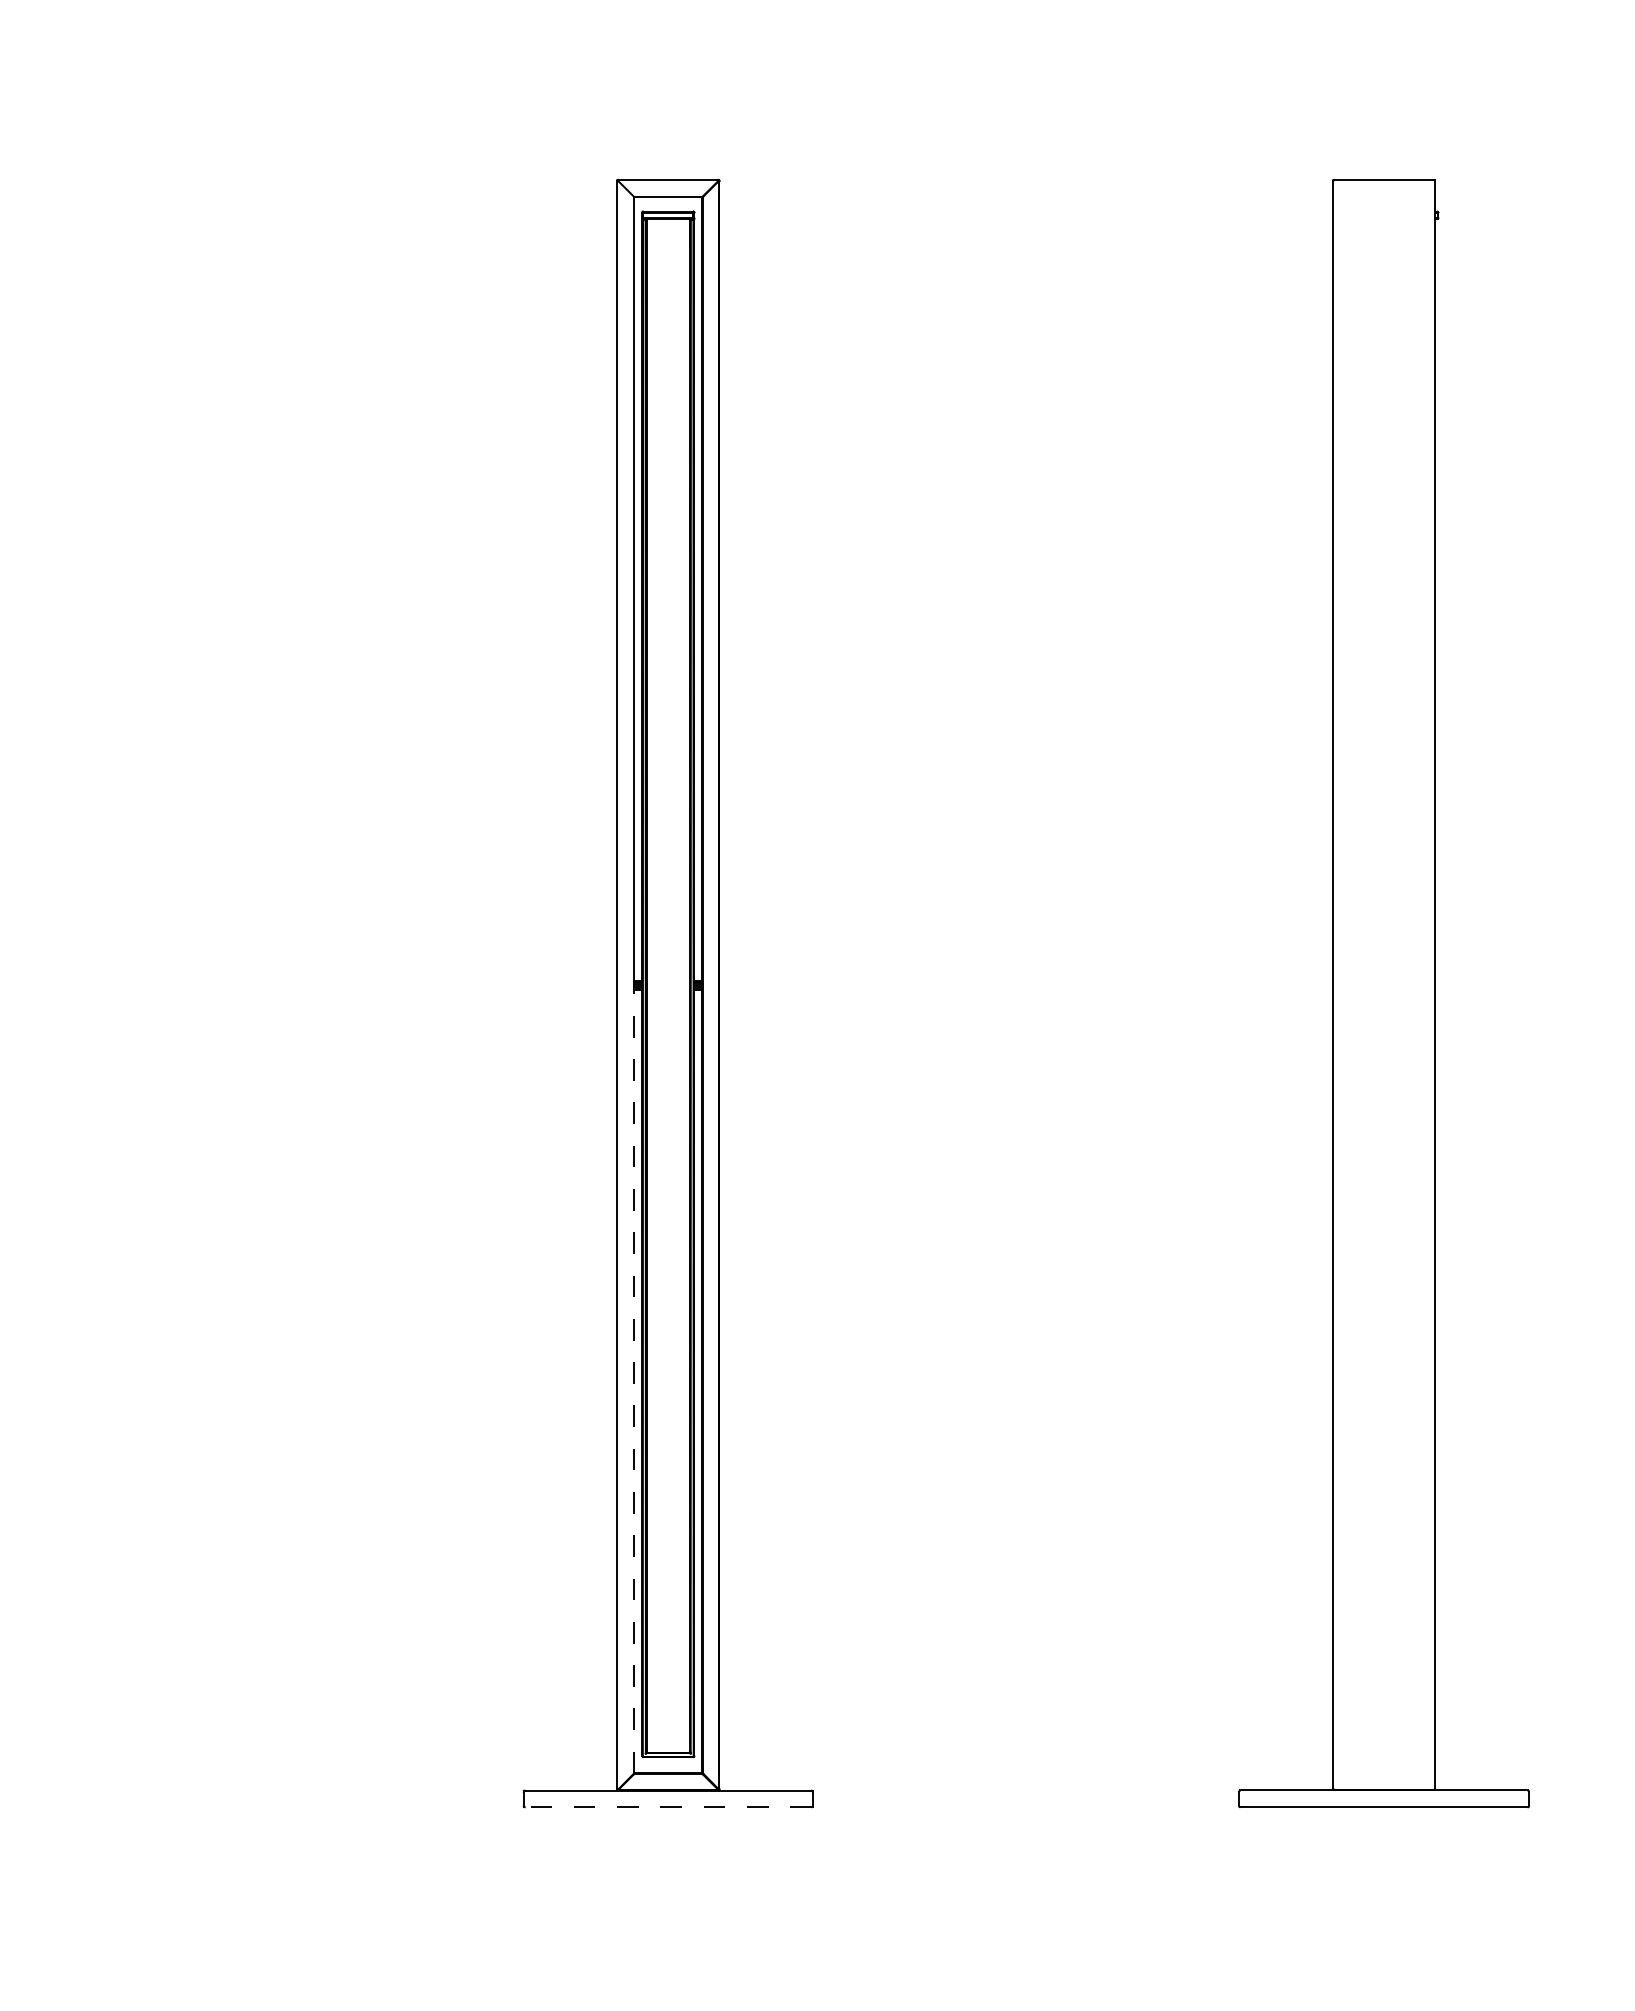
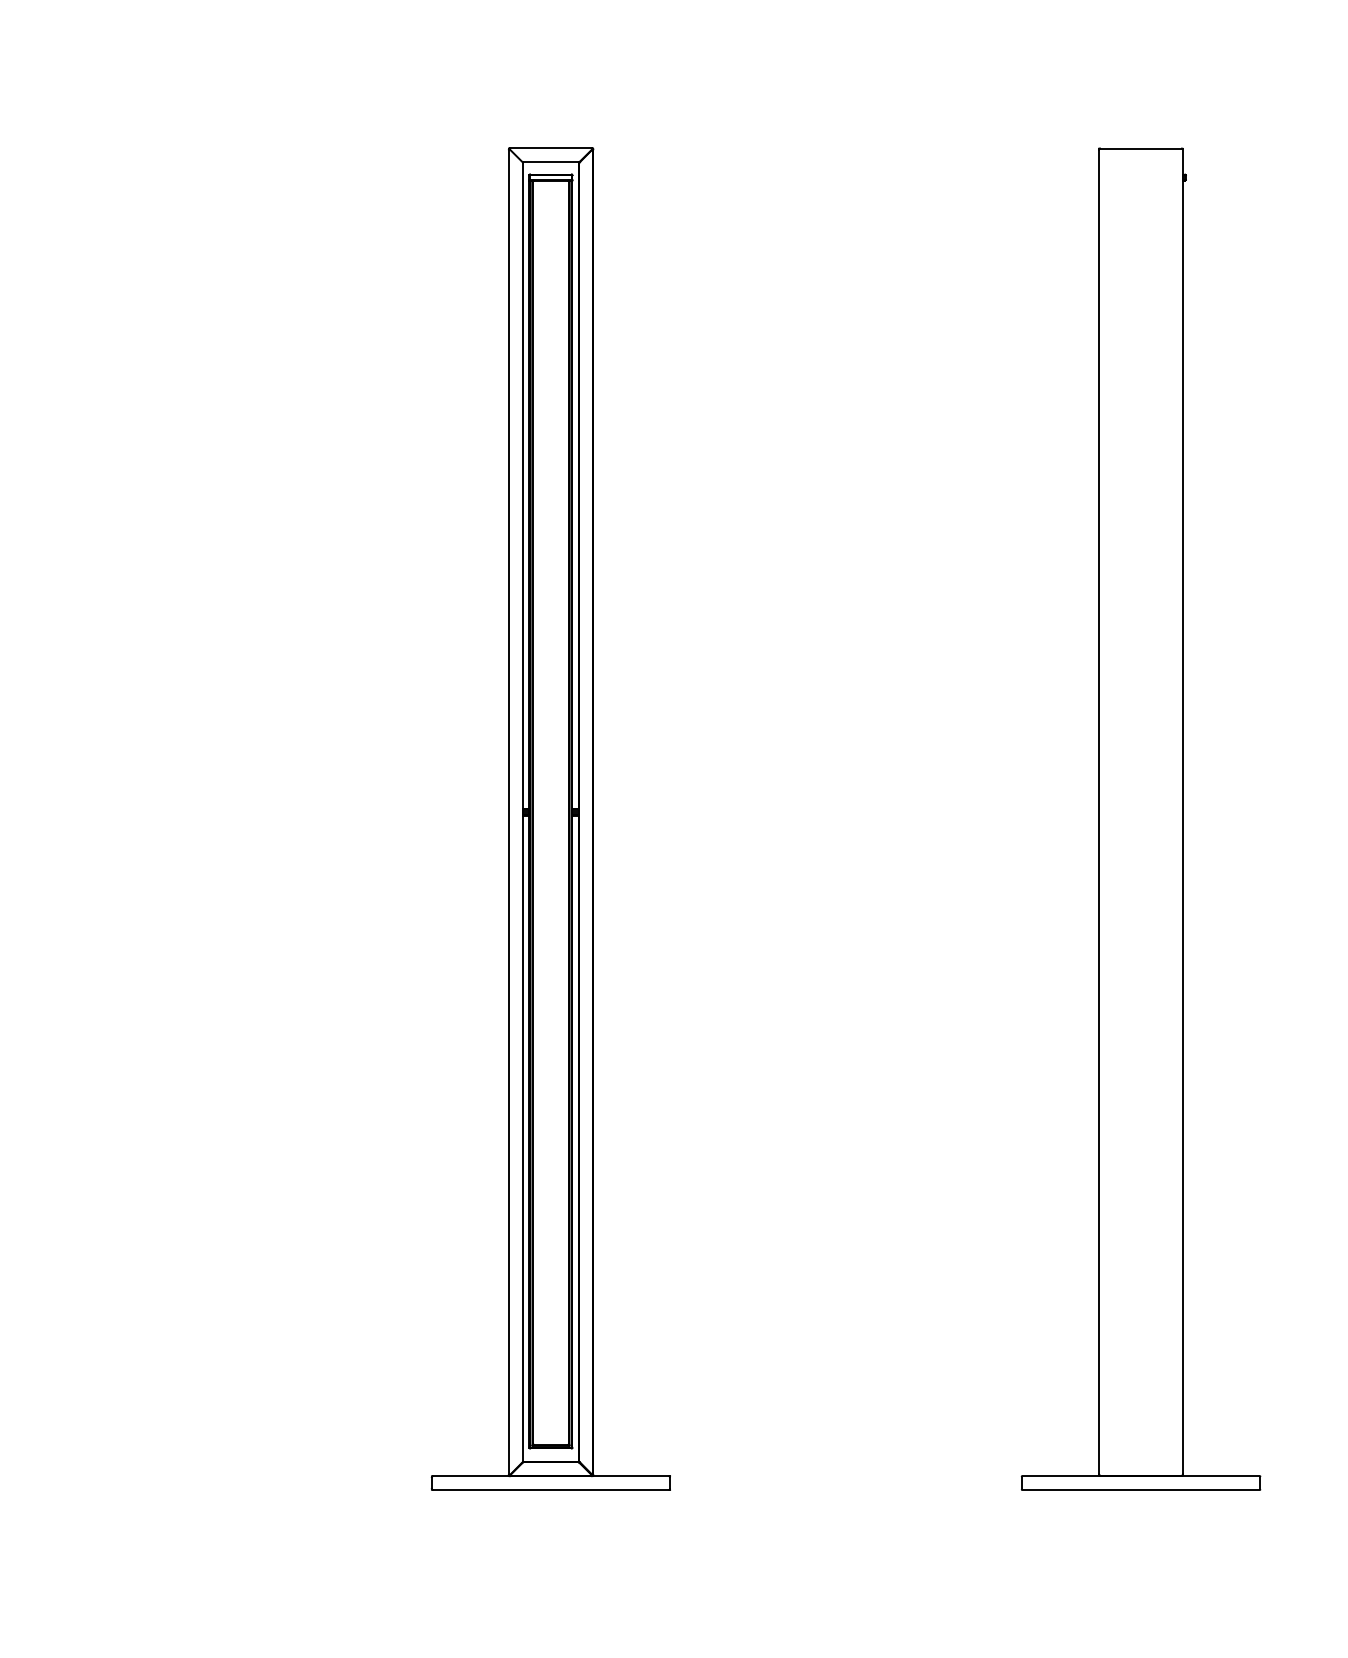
line: (633, 1380) -> (522, 1138), dashed -> solid
line: (667, 1806) -> (550, 1489), dashed -> solid

